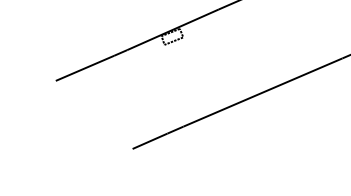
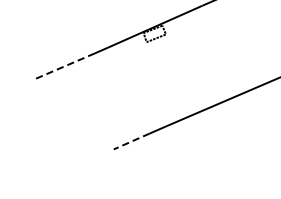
line: (85, 68) -> (65, 66), solid -> dashed
line: (149, 141) -> (131, 141), solid -> dashed

